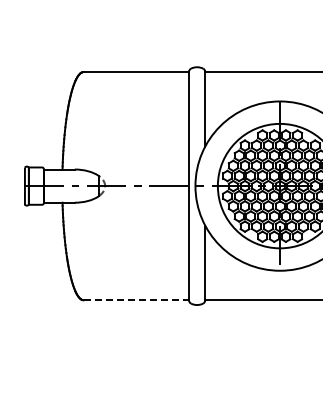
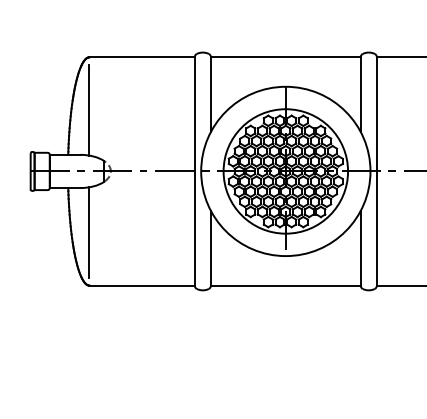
line: (83, 125) -> (89, 110), added
line: (83, 247) -> (89, 232), added
line: (136, 300) -> (142, 285), dashed -> solid

